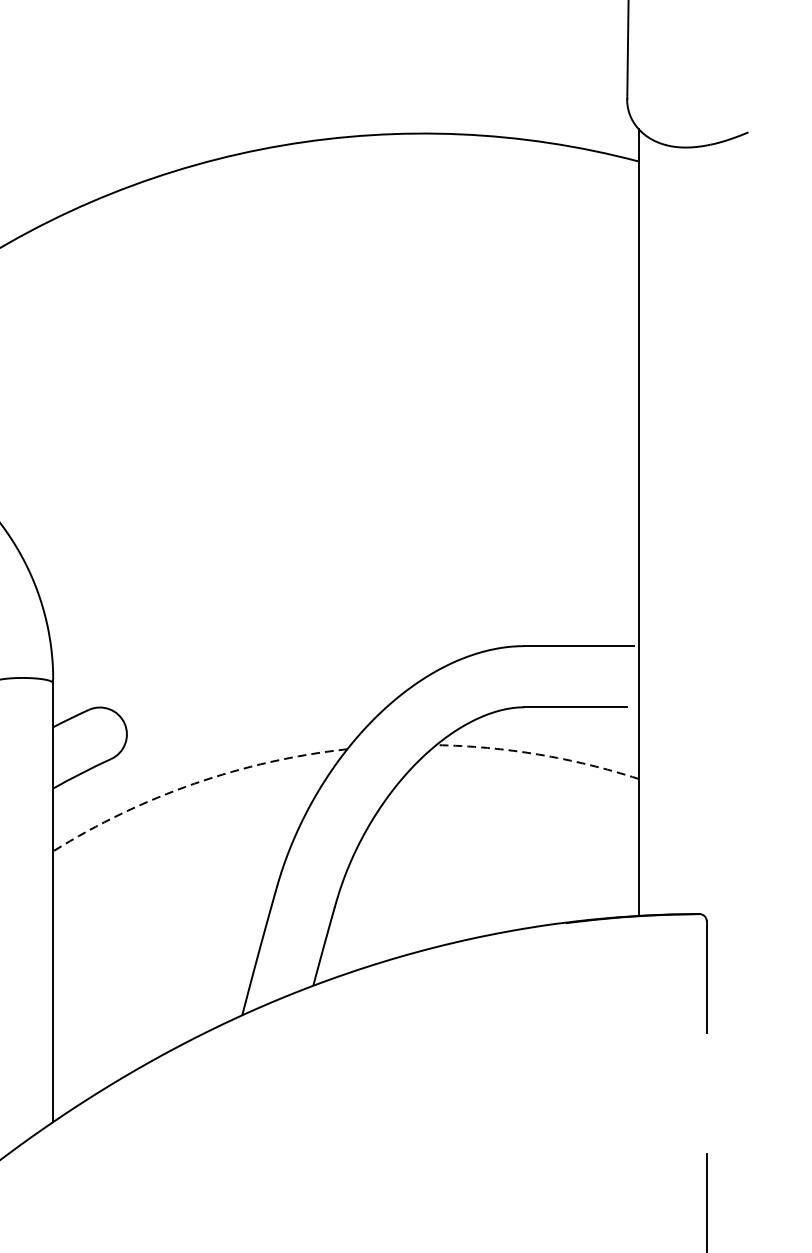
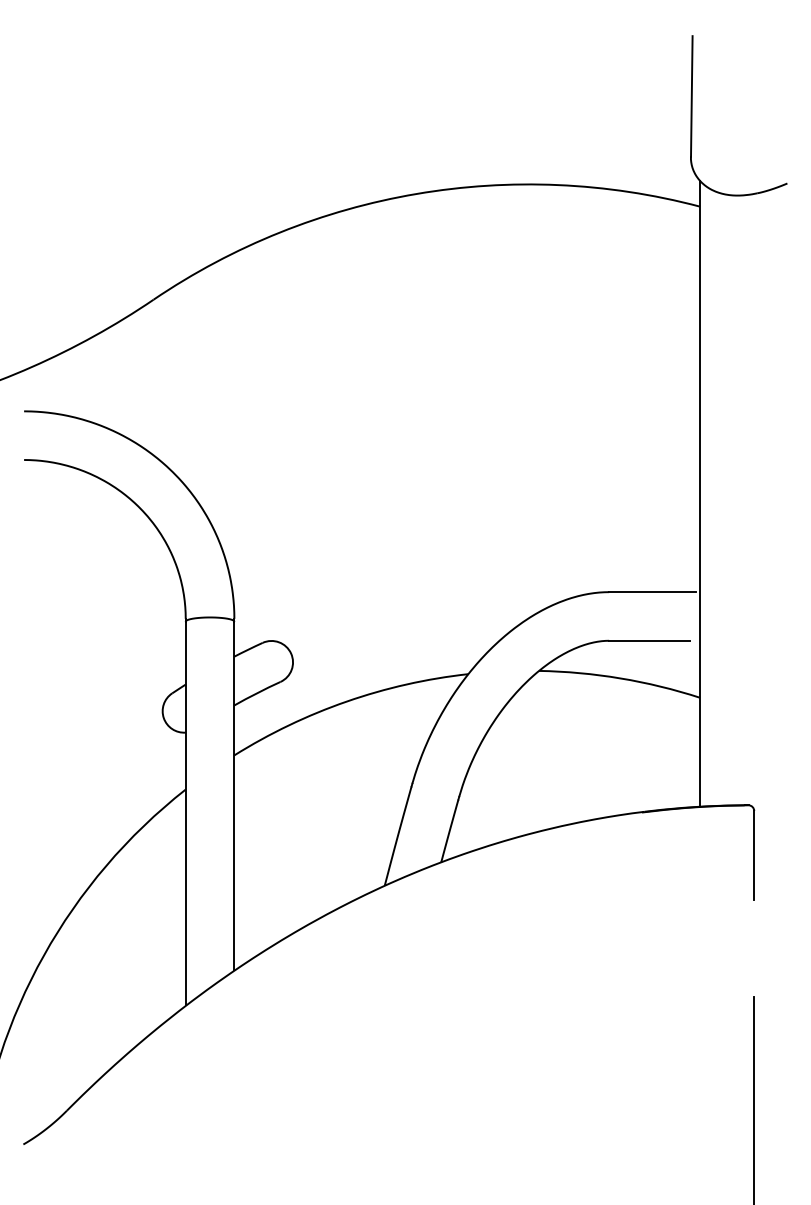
arc: (538, 754) -> (620, 678), dashed -> solid
arc: (194, 783) -> (346, 701), dashed -> solid

